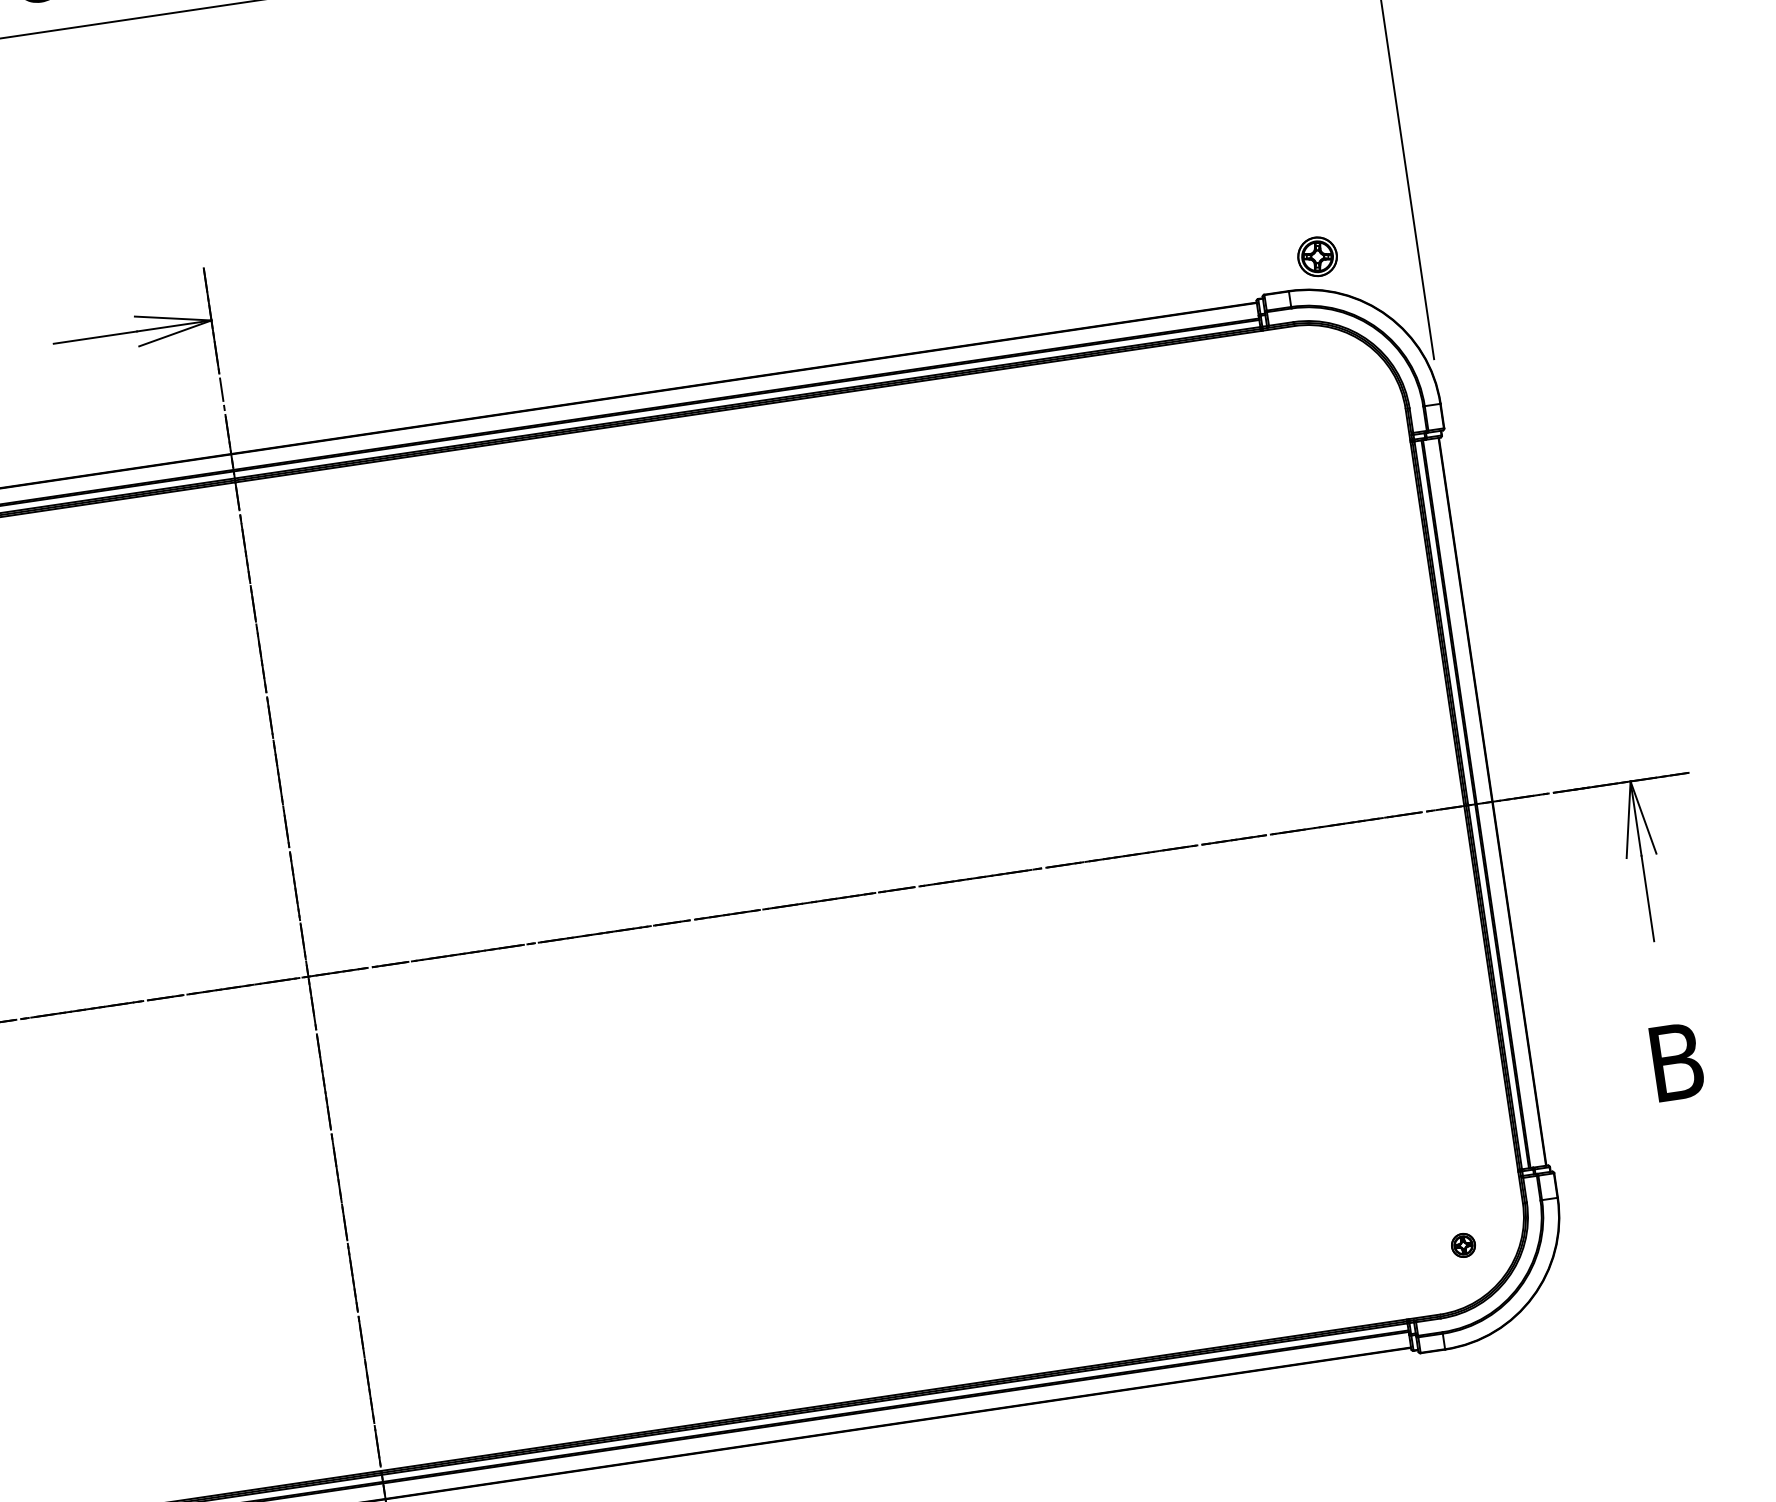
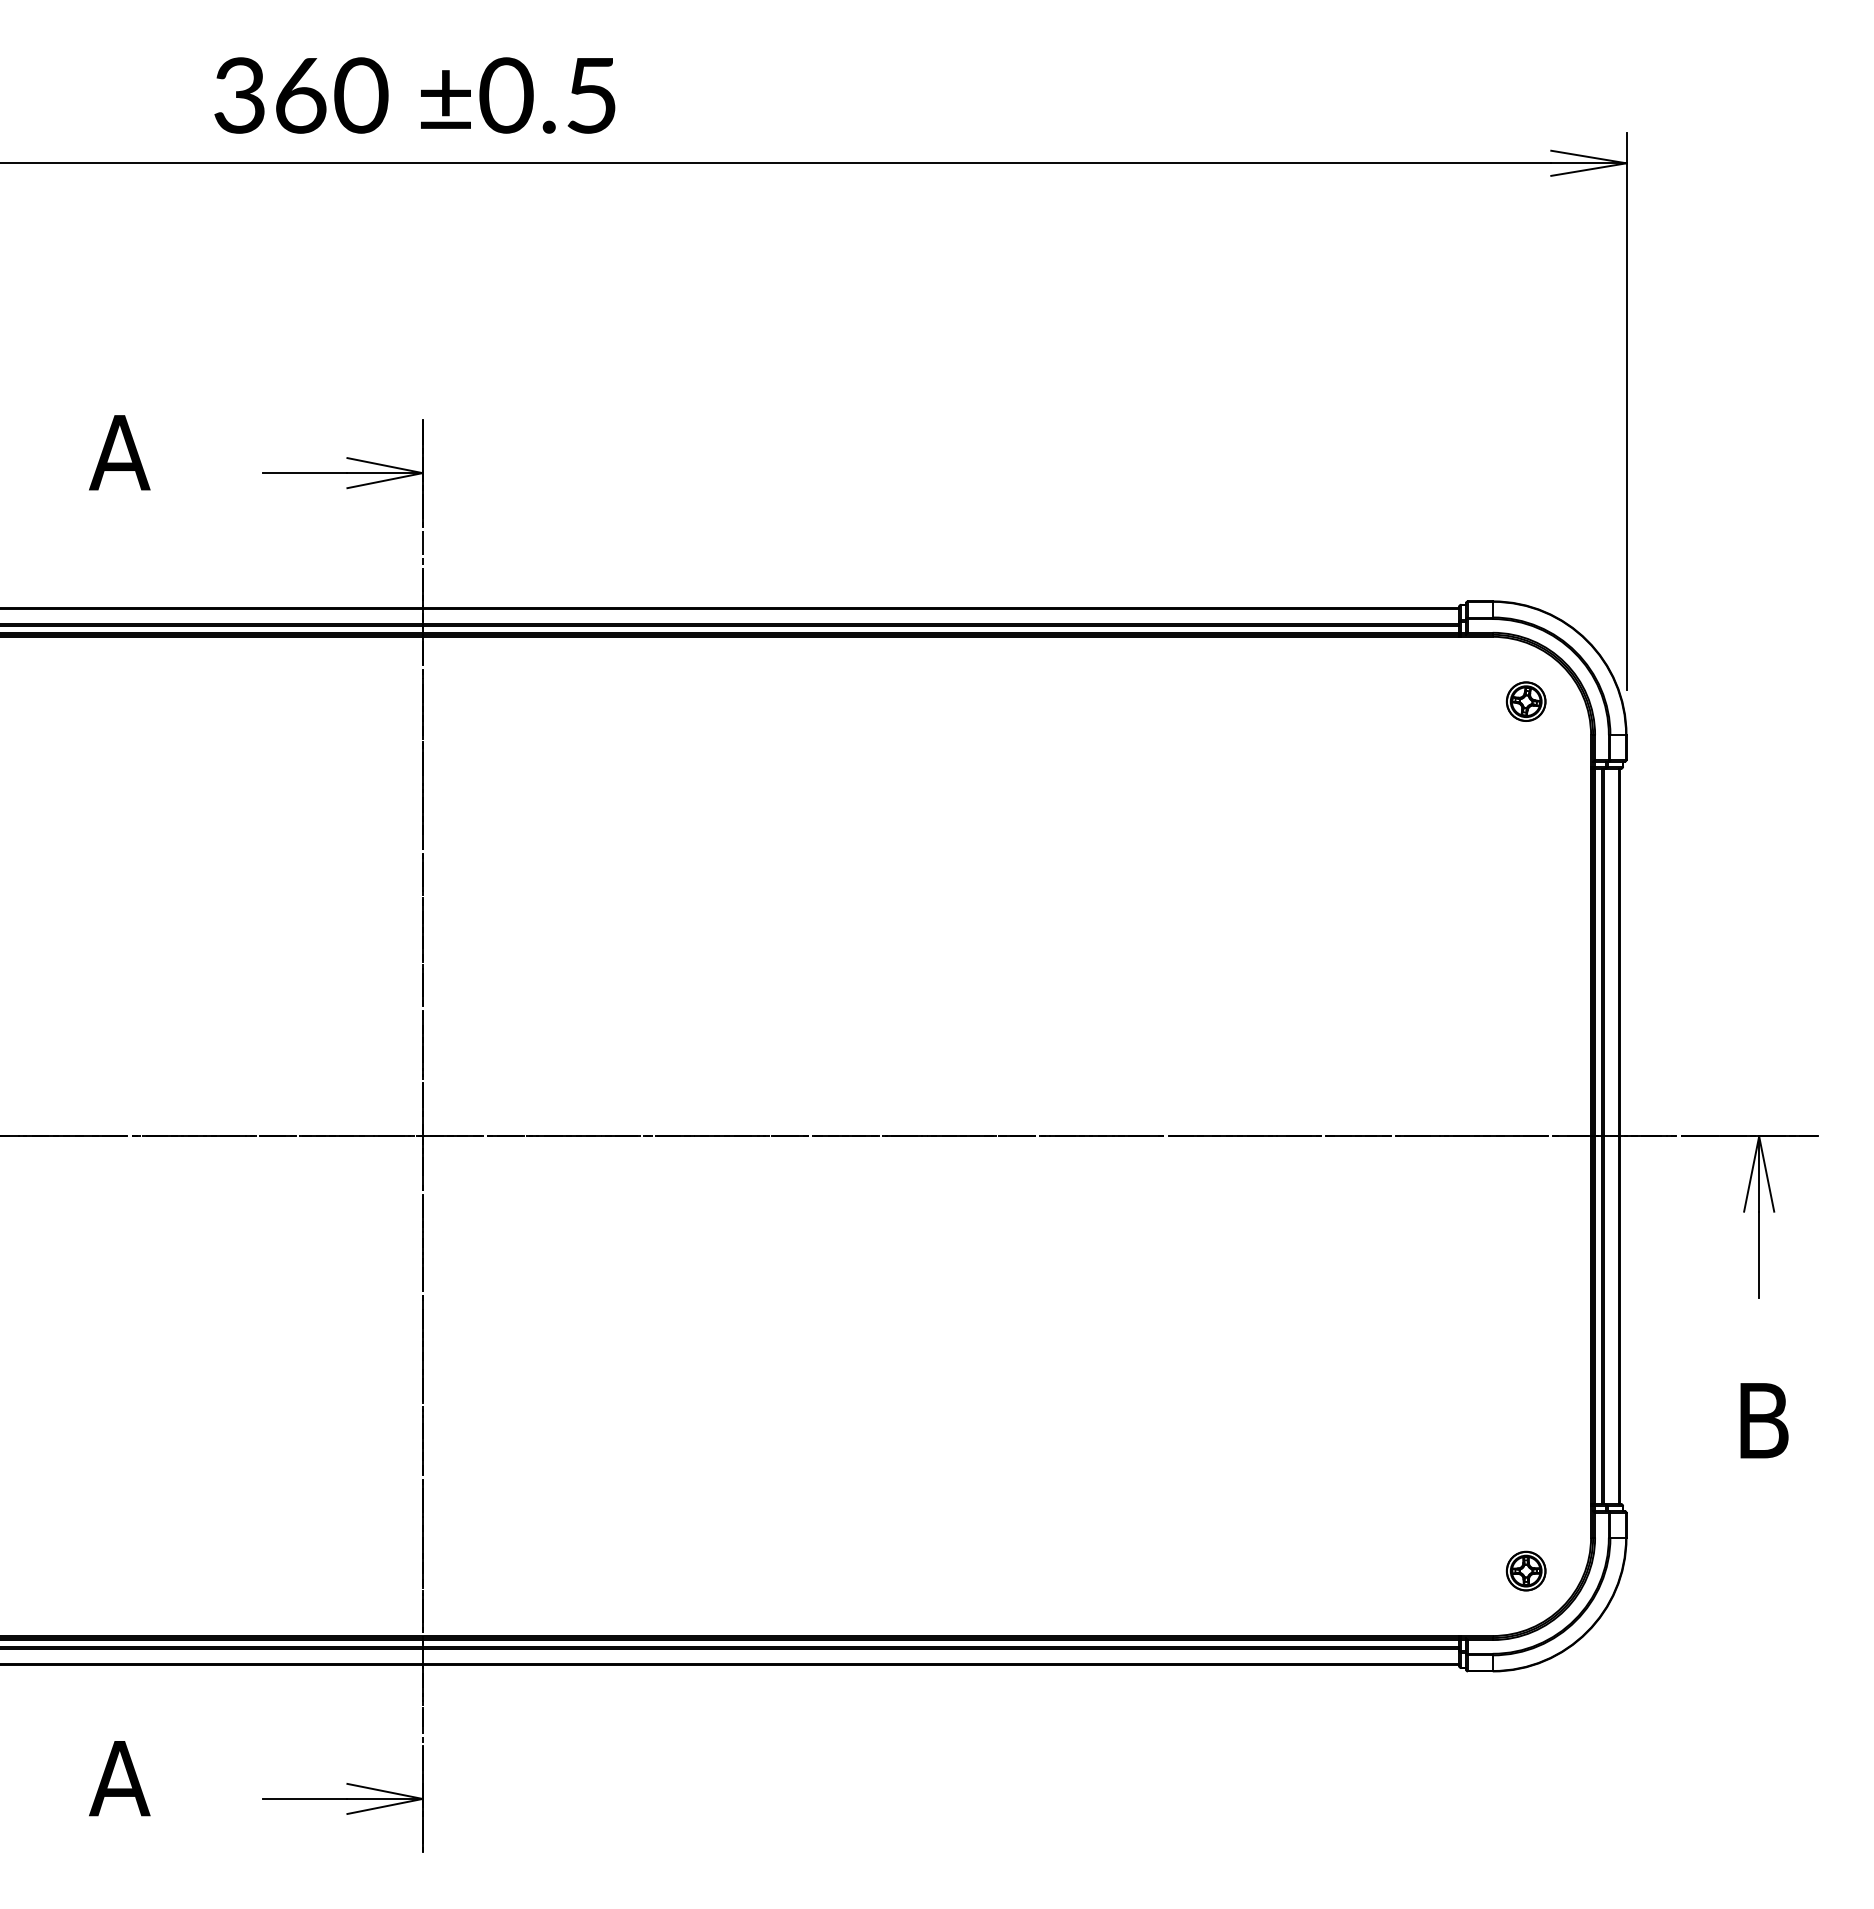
part: (1316, 256) -> (1525, 701), moved
part: (1462, 1244) -> (1525, 1570), size x1.67

